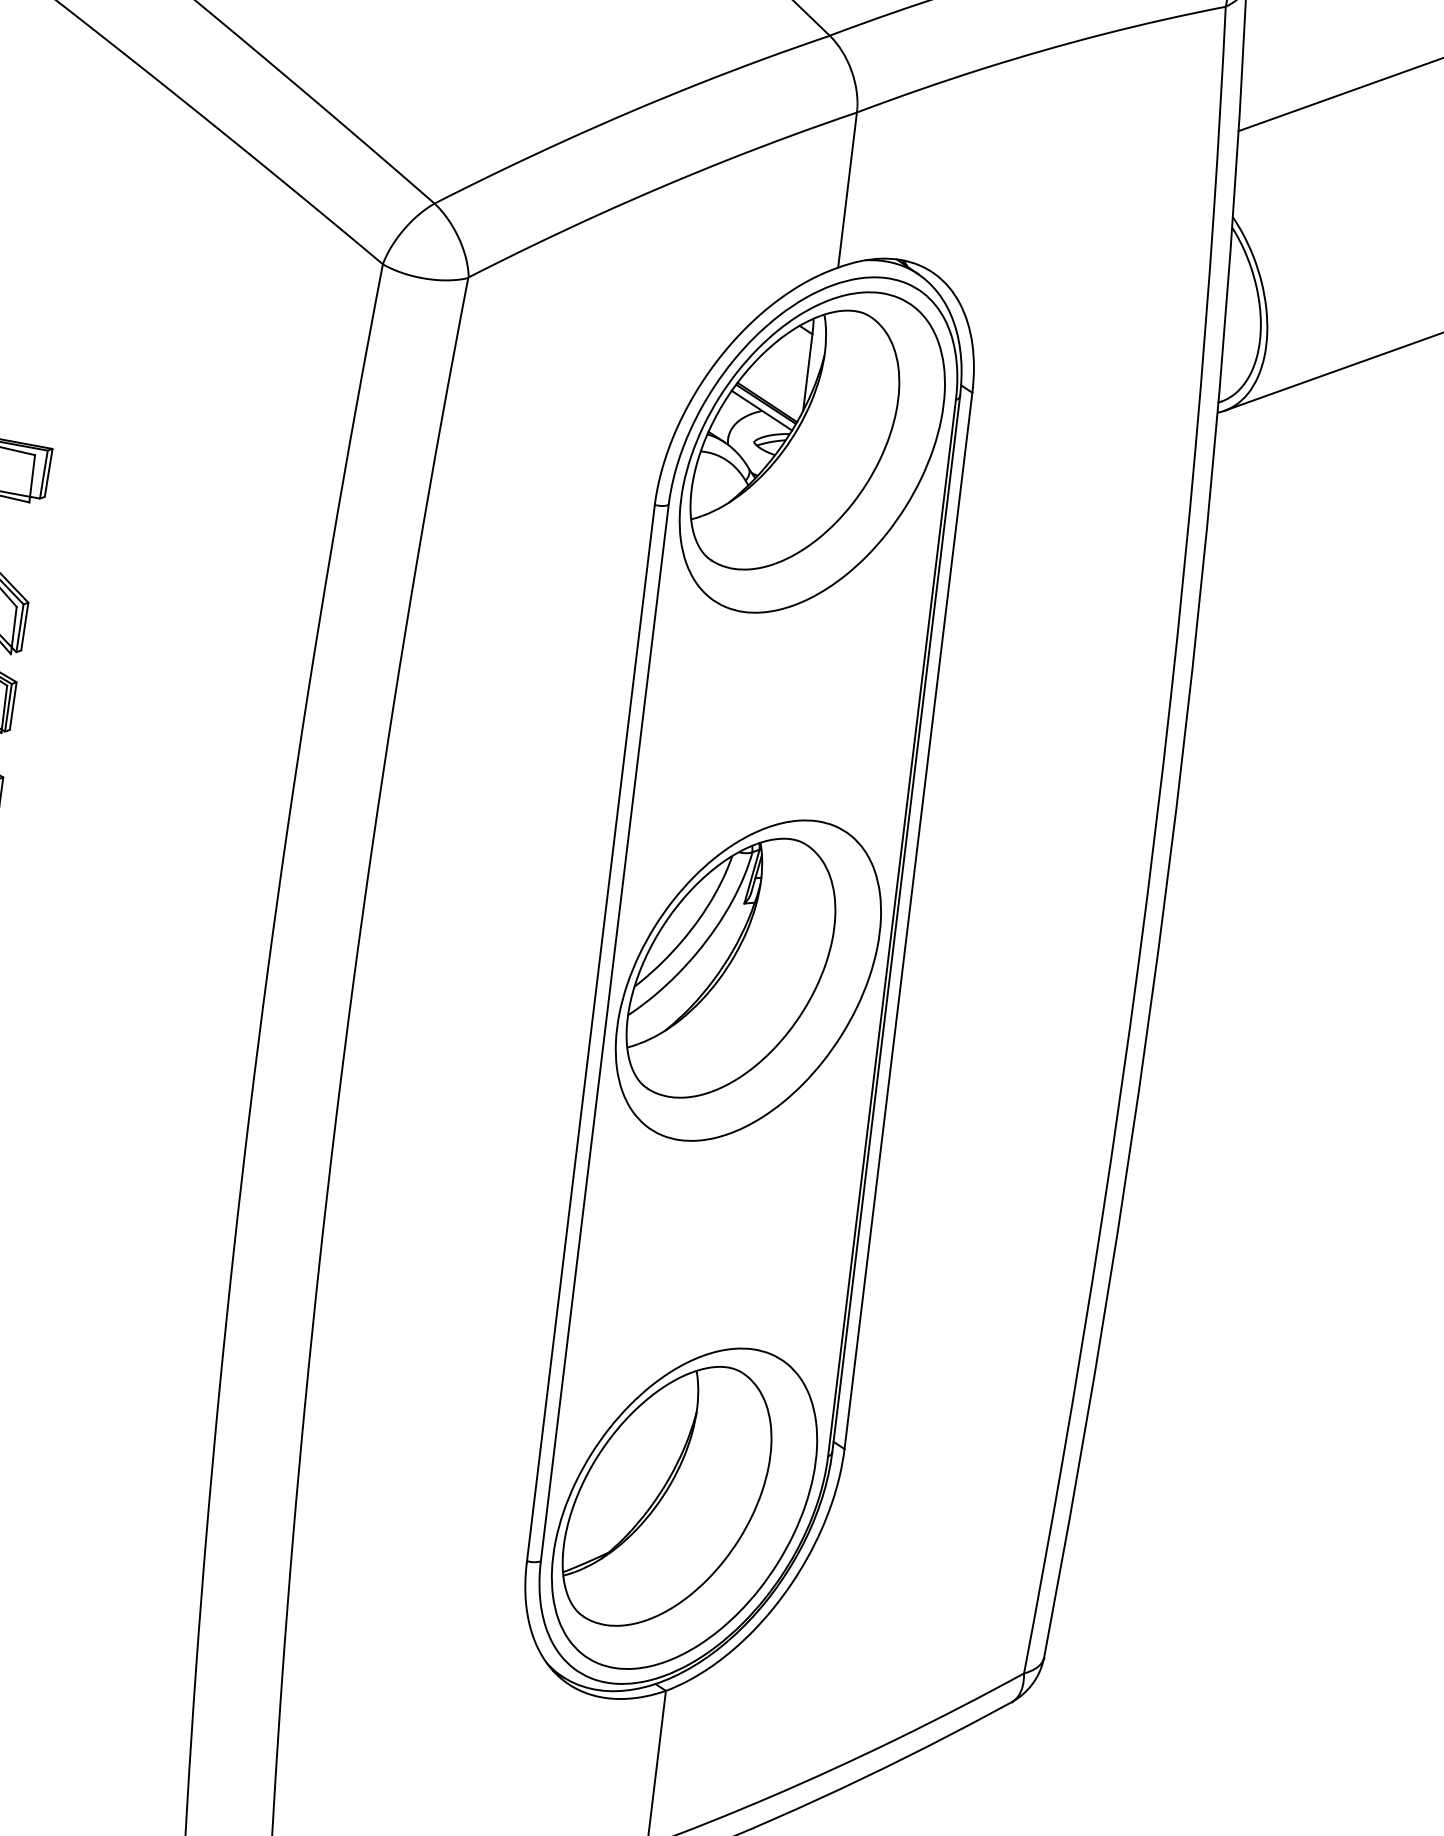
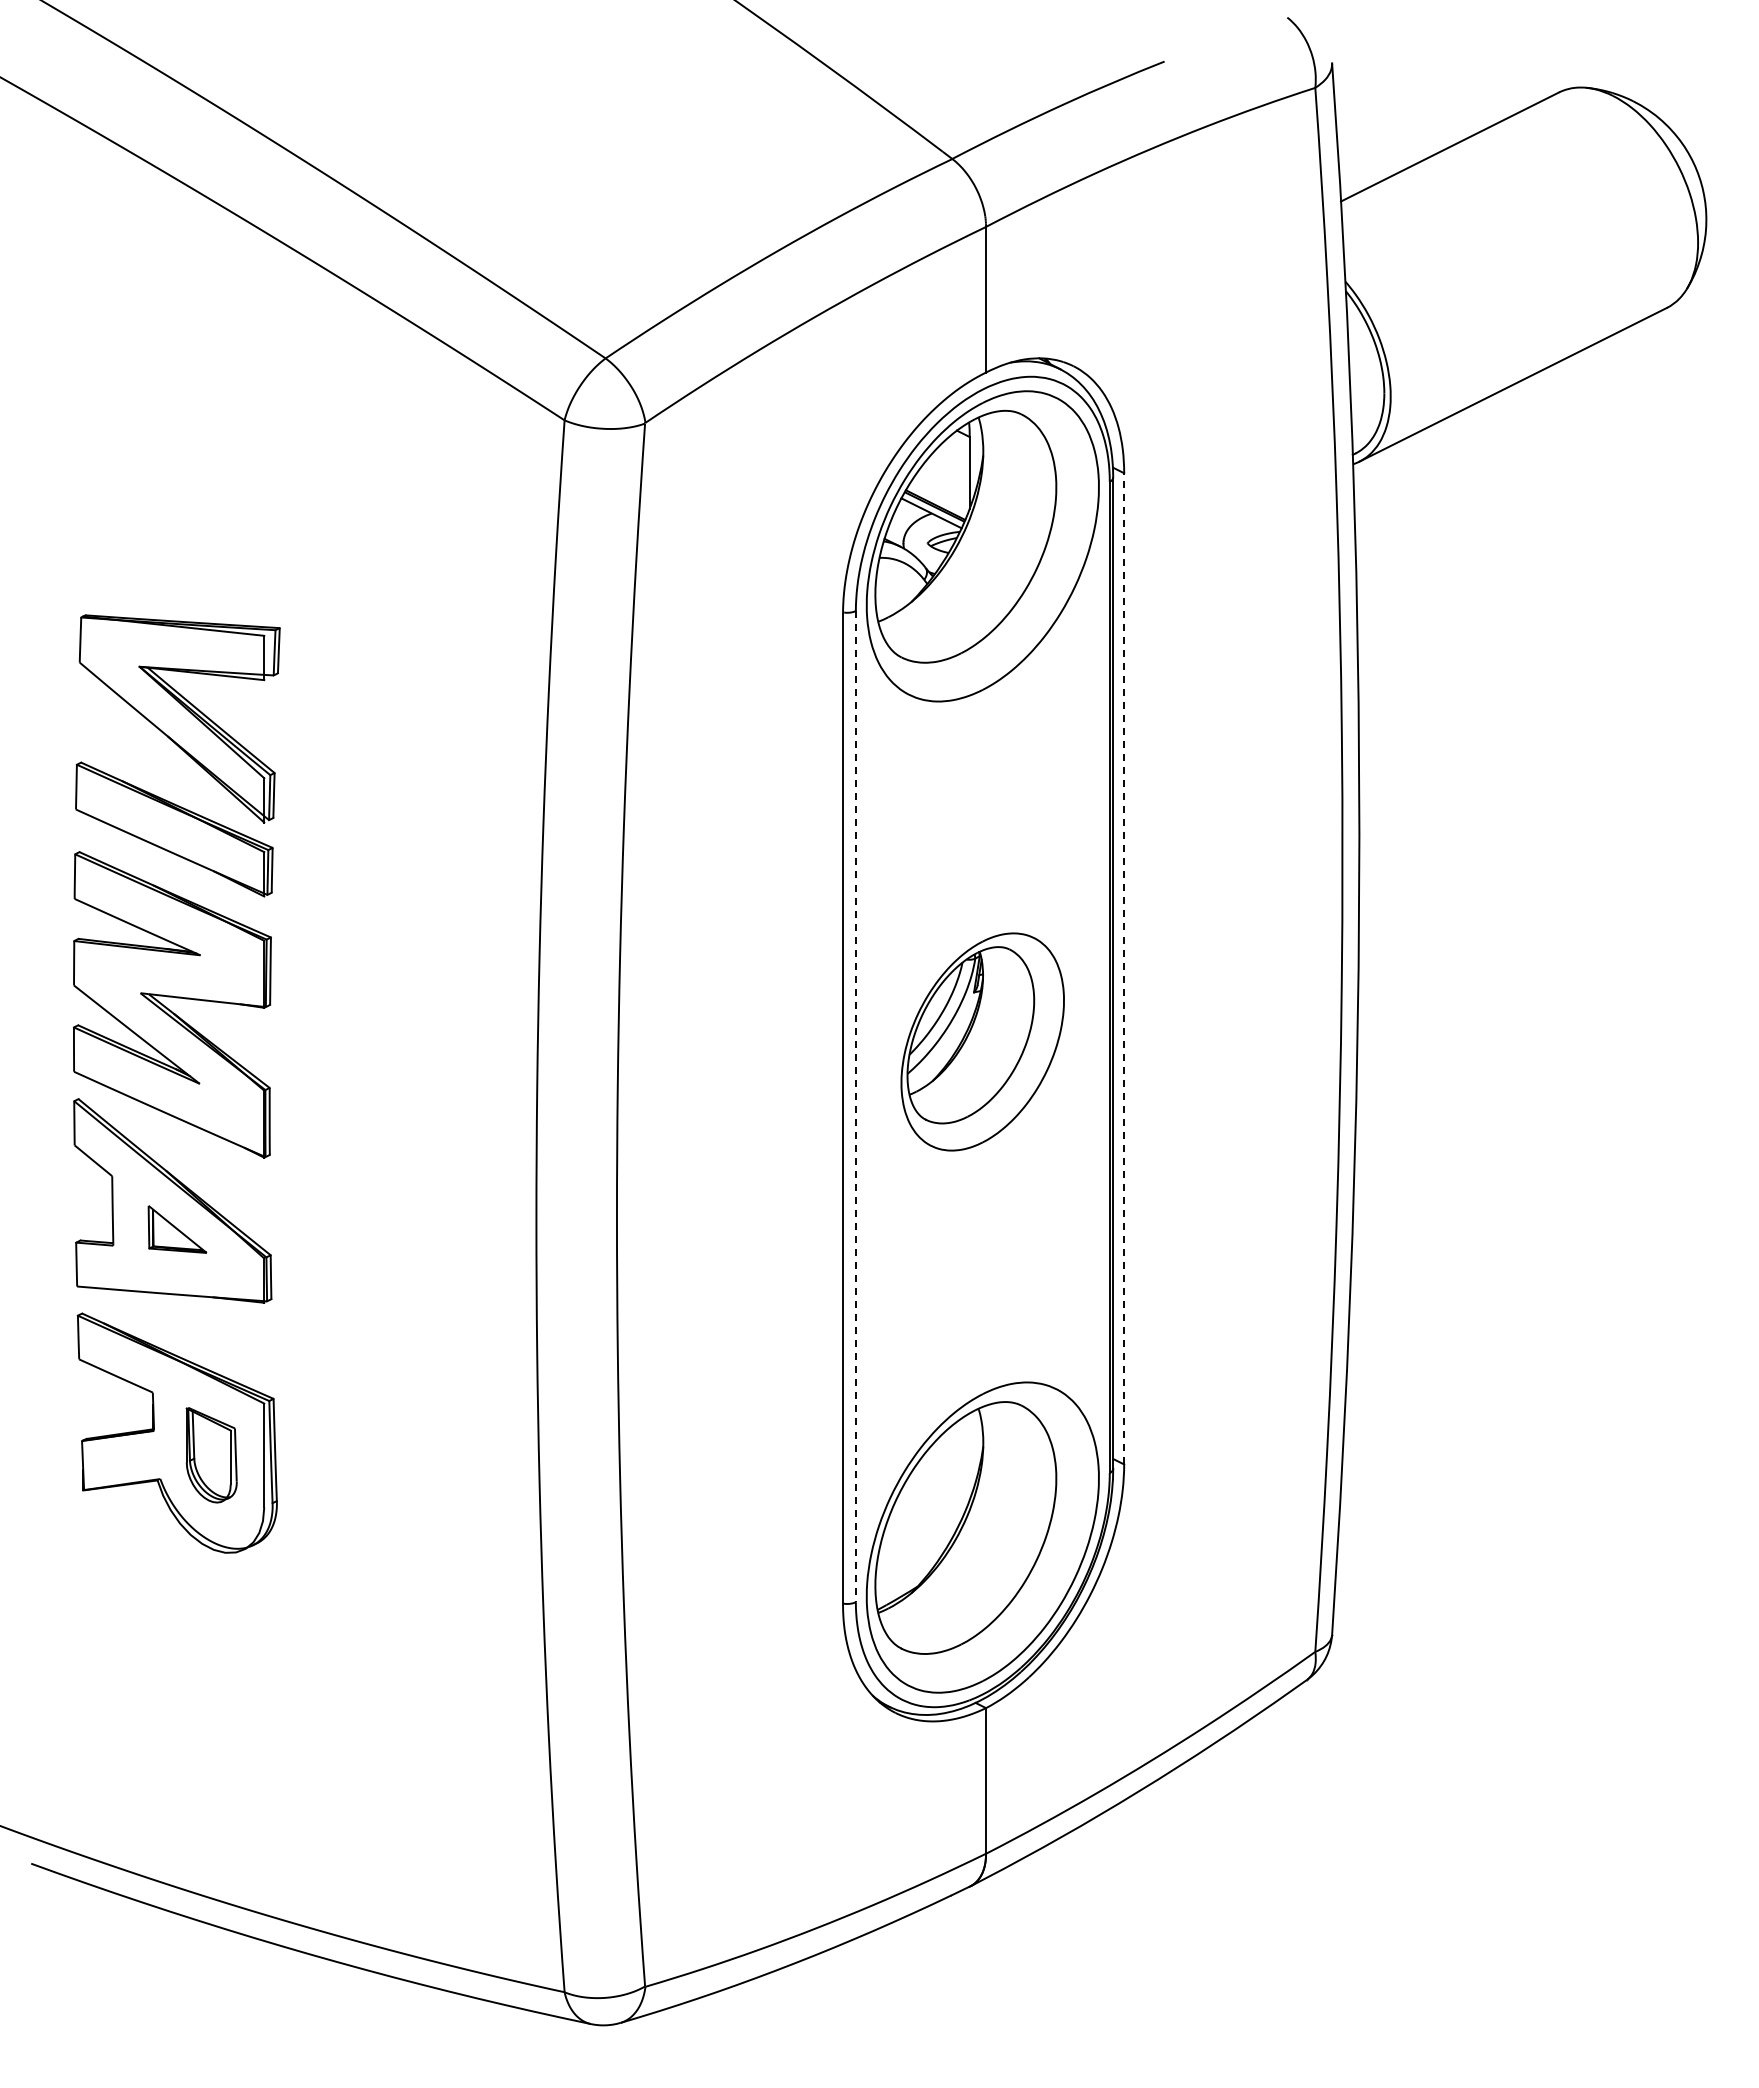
line: (908, 920) -> (1124, 968), solid -> dashed
part: (748, 980) -> (982, 1041), size x0.7
line: (604, 1032) -> (855, 1106), solid -> dashed

